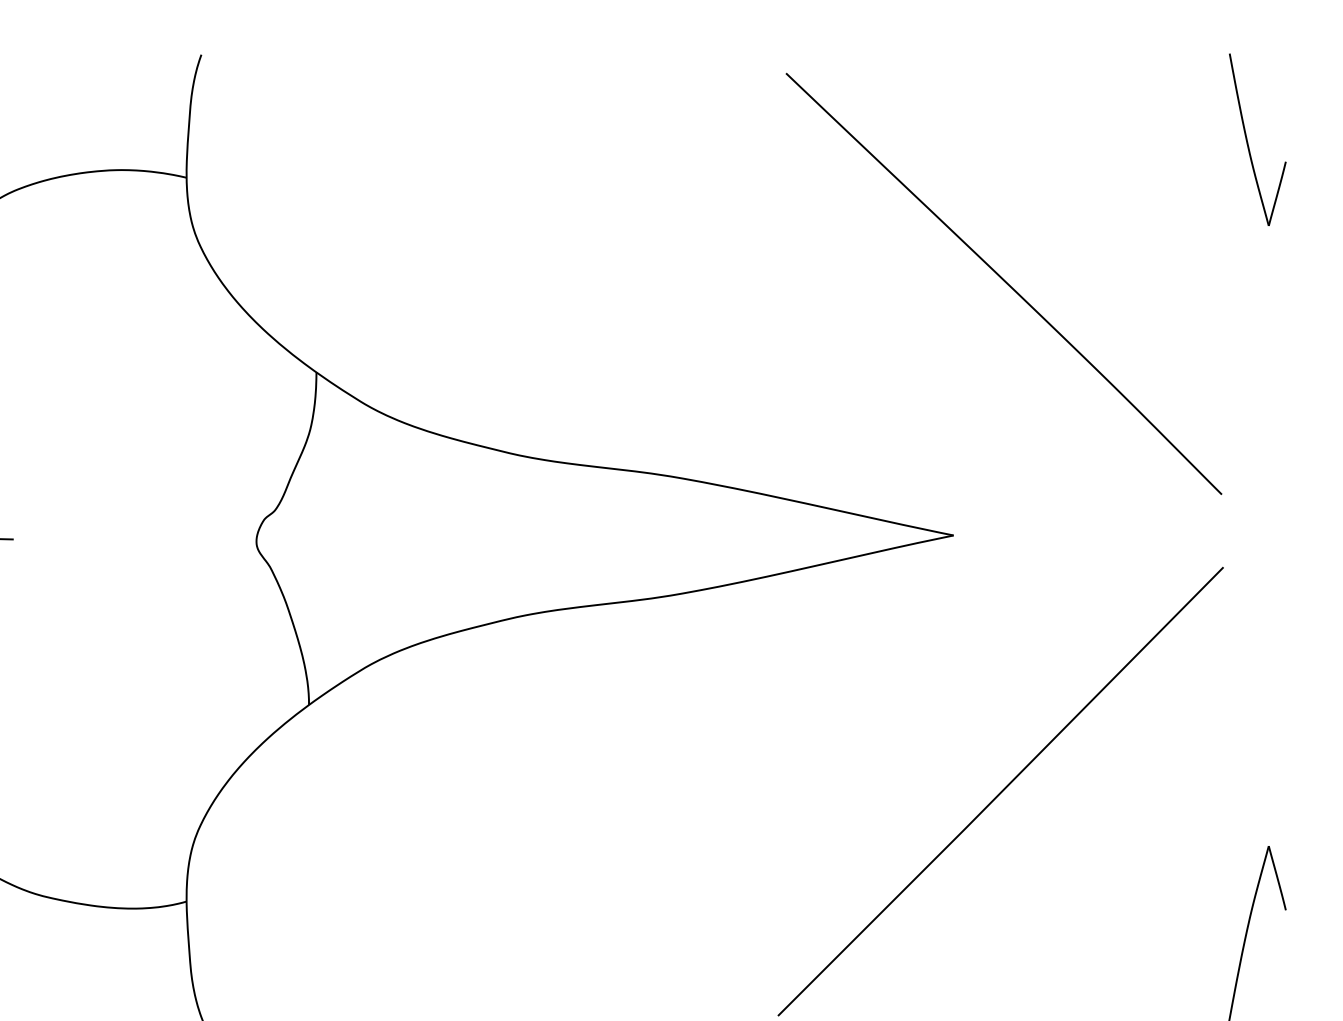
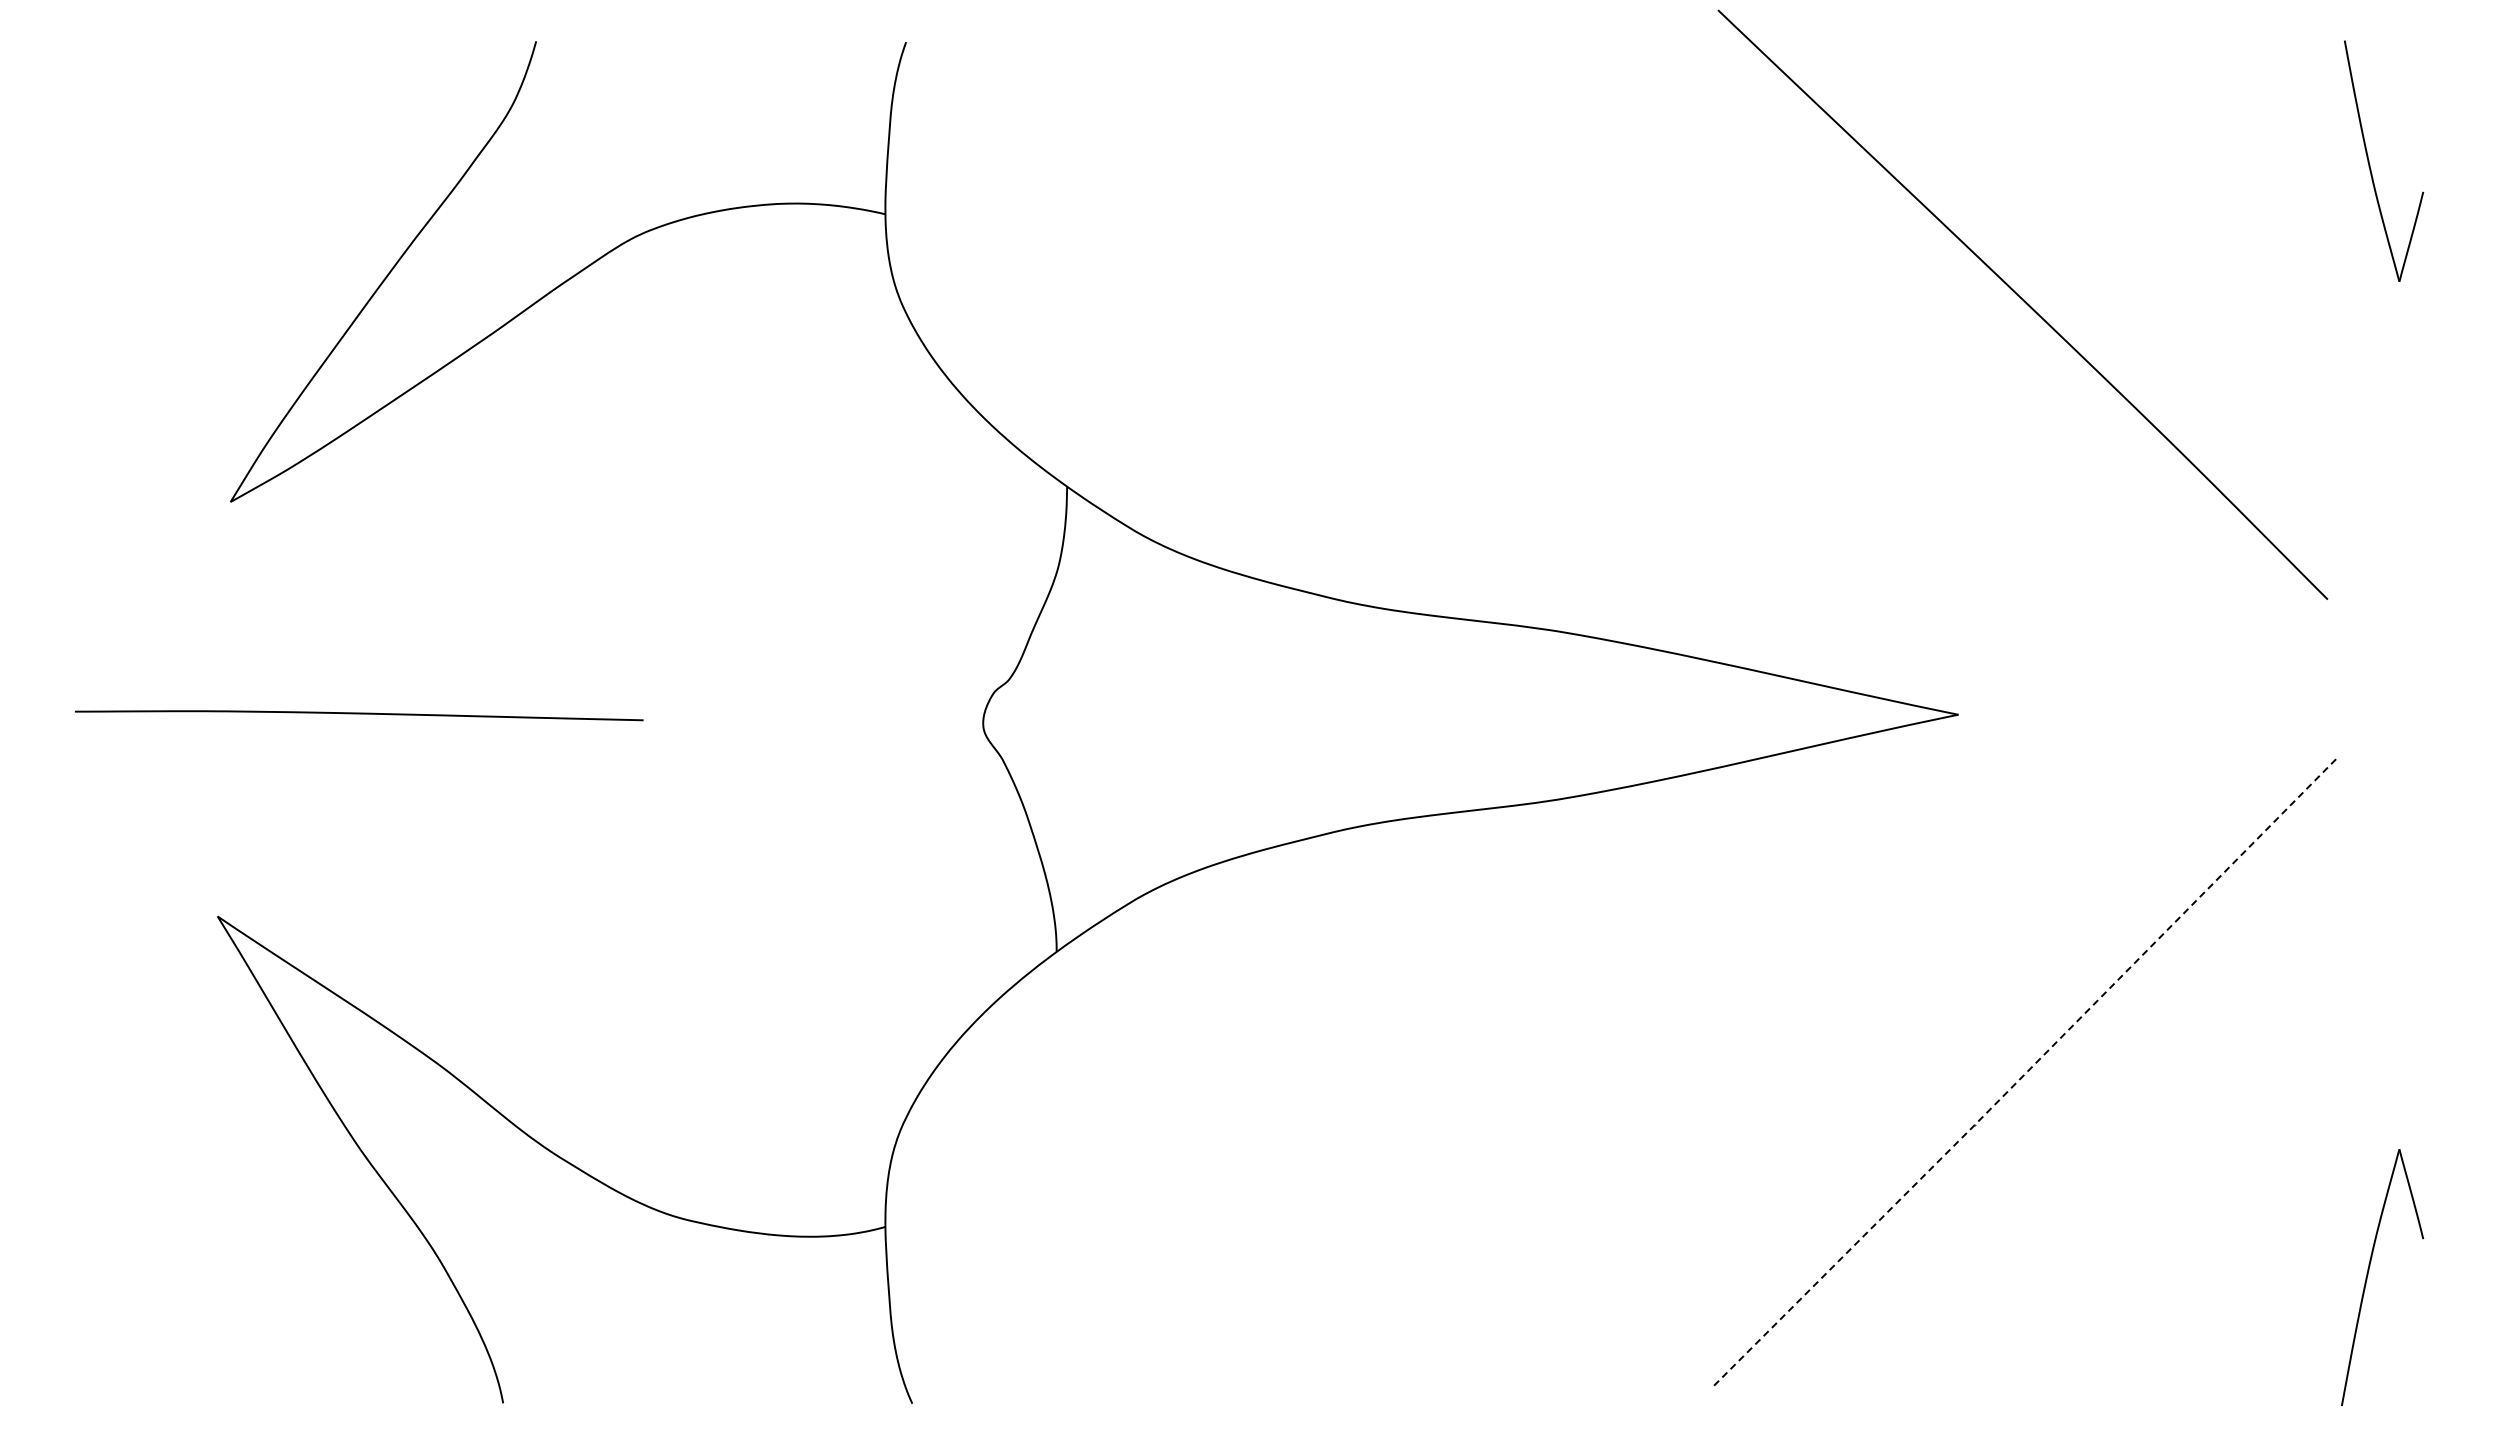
curve: (1005, 282) -> (2024, 302), moved
line: (1000, 792) -> (2024, 1074), solid -> dashed

